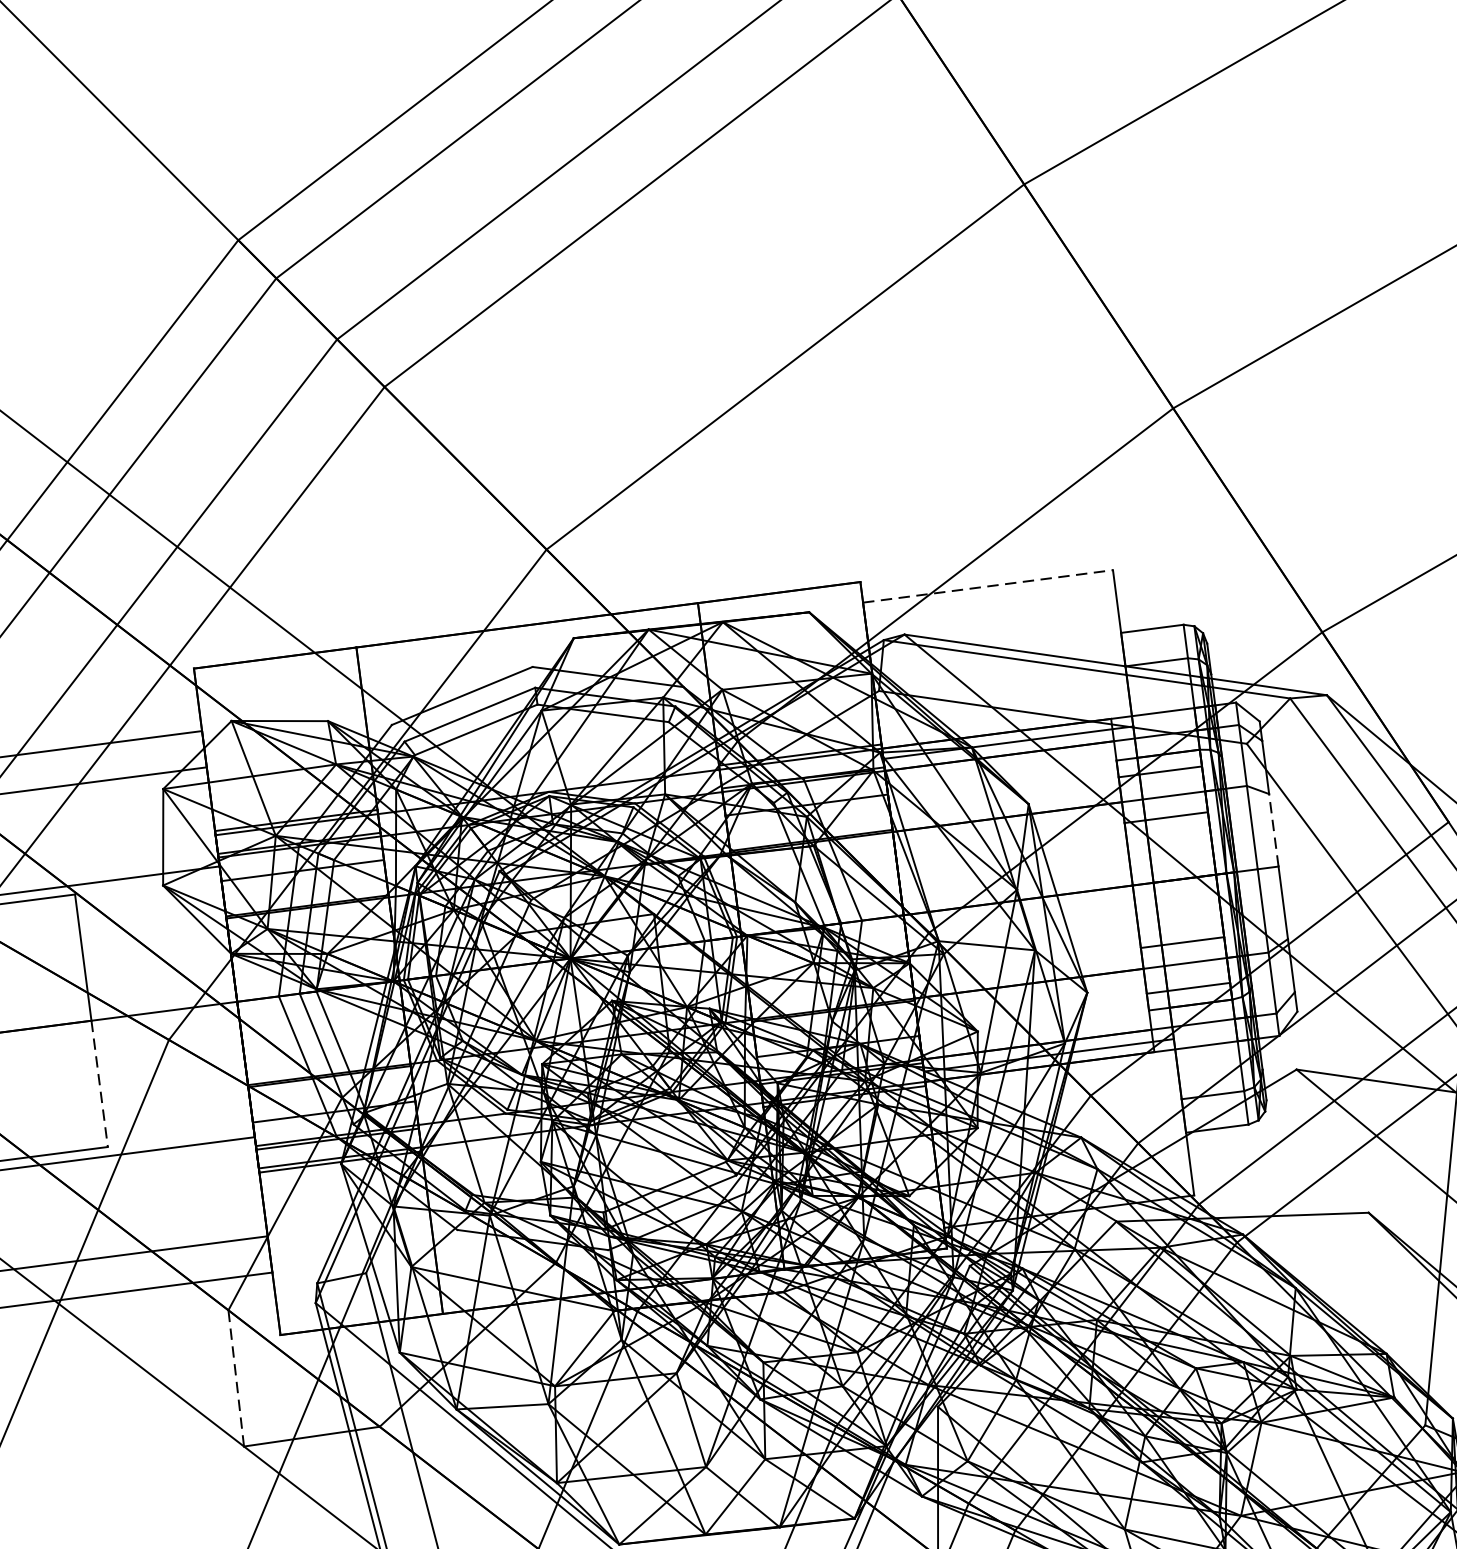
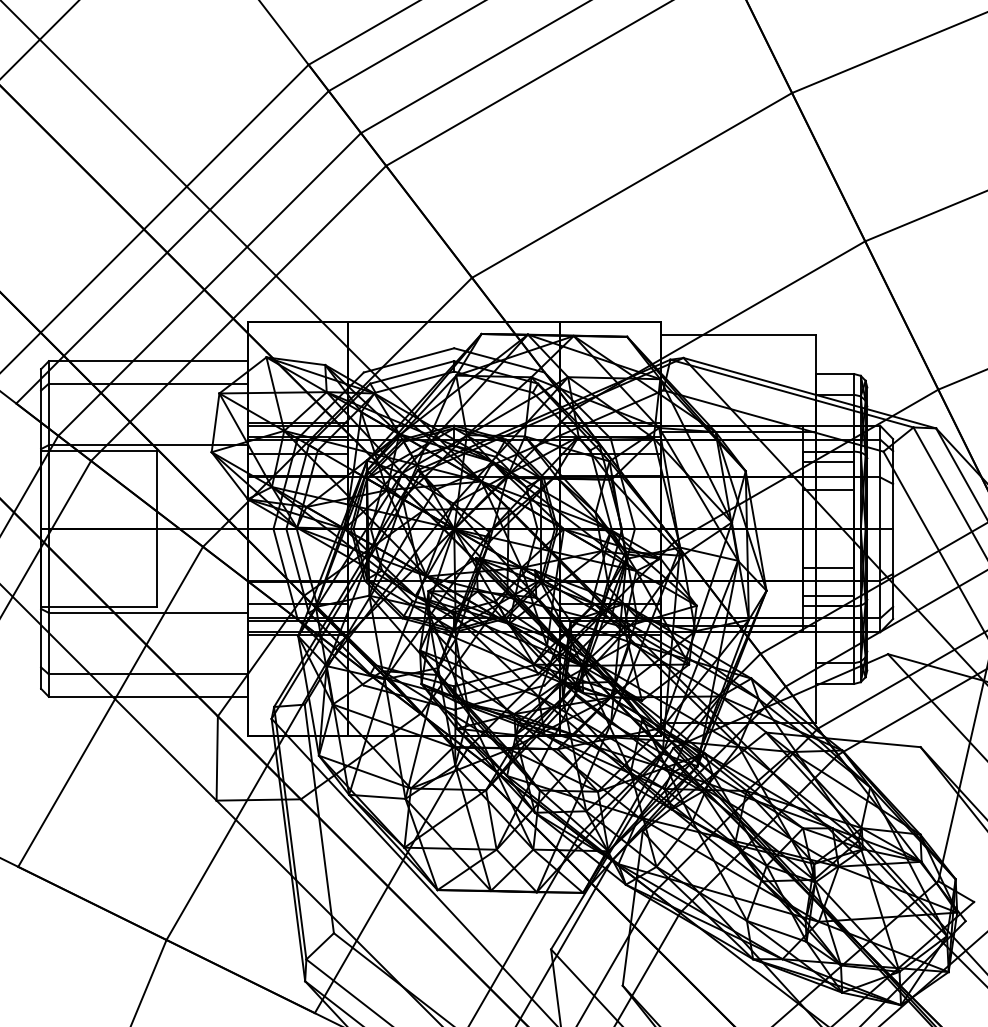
line: (988, 586) -> (738, 335), dashed -> solid
line: (1274, 830) -> (893, 506), dashed -> solid
line: (100, 1084) -> (157, 568), dashed -> solid
line: (236, 1376) -> (217, 757), dashed -> solid

